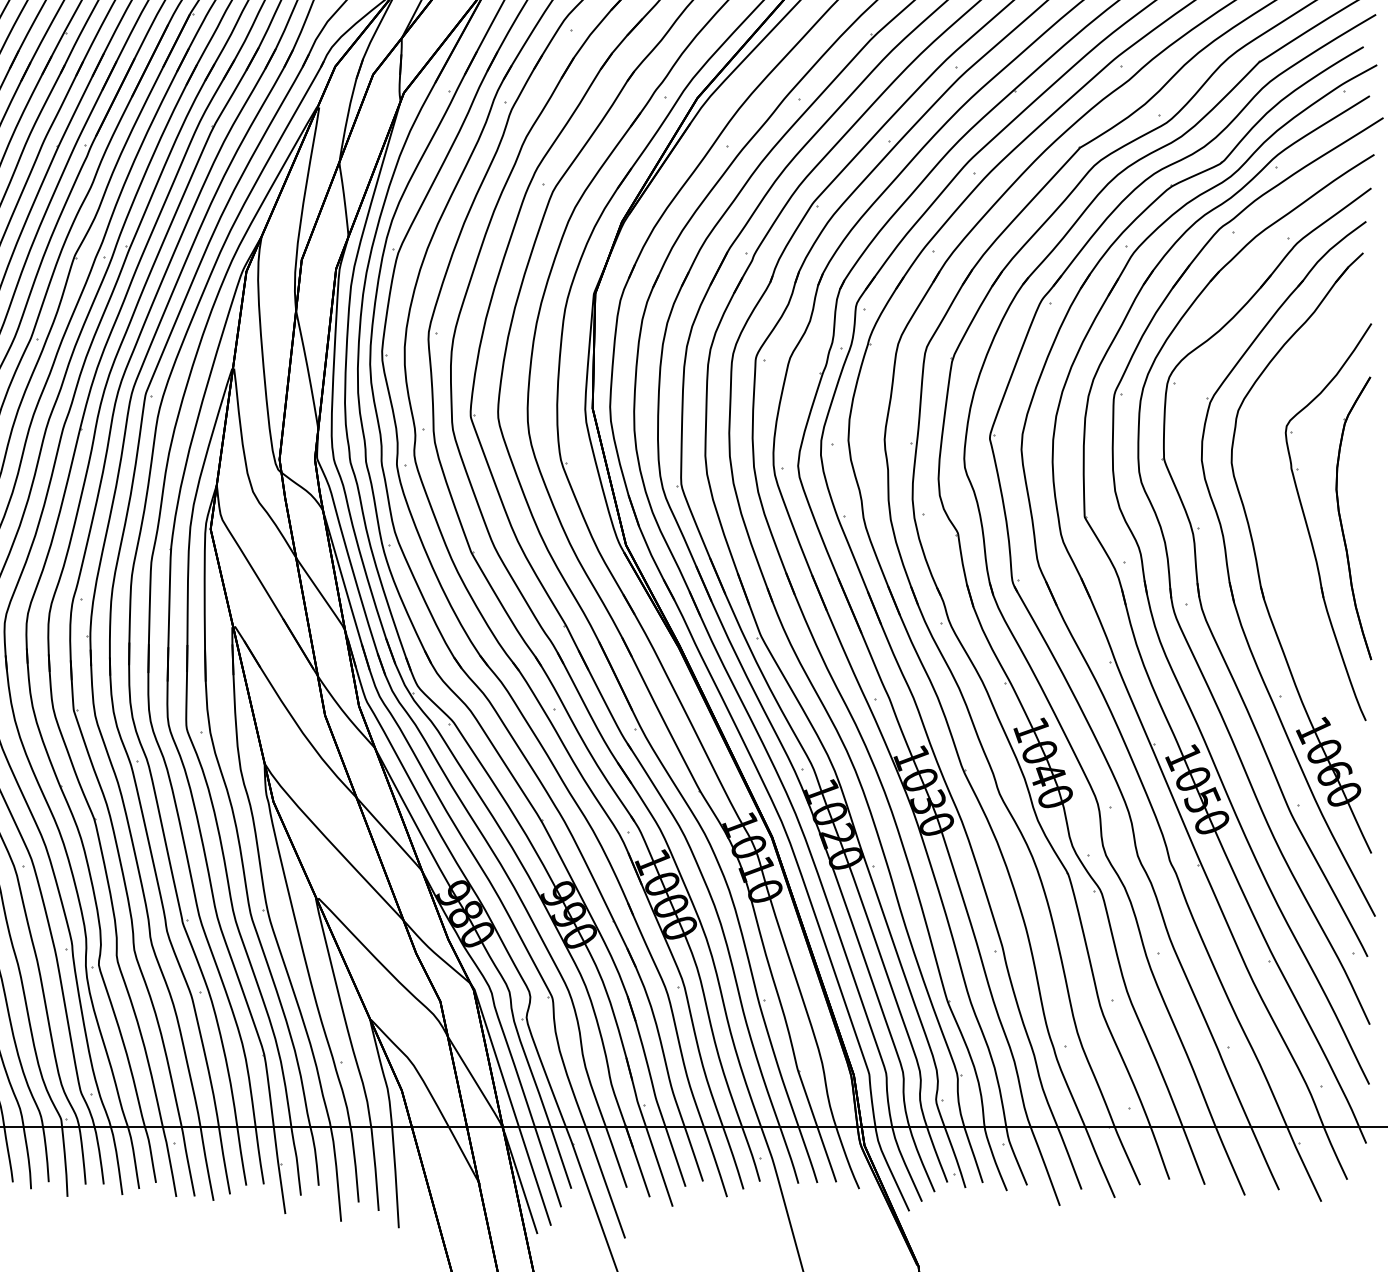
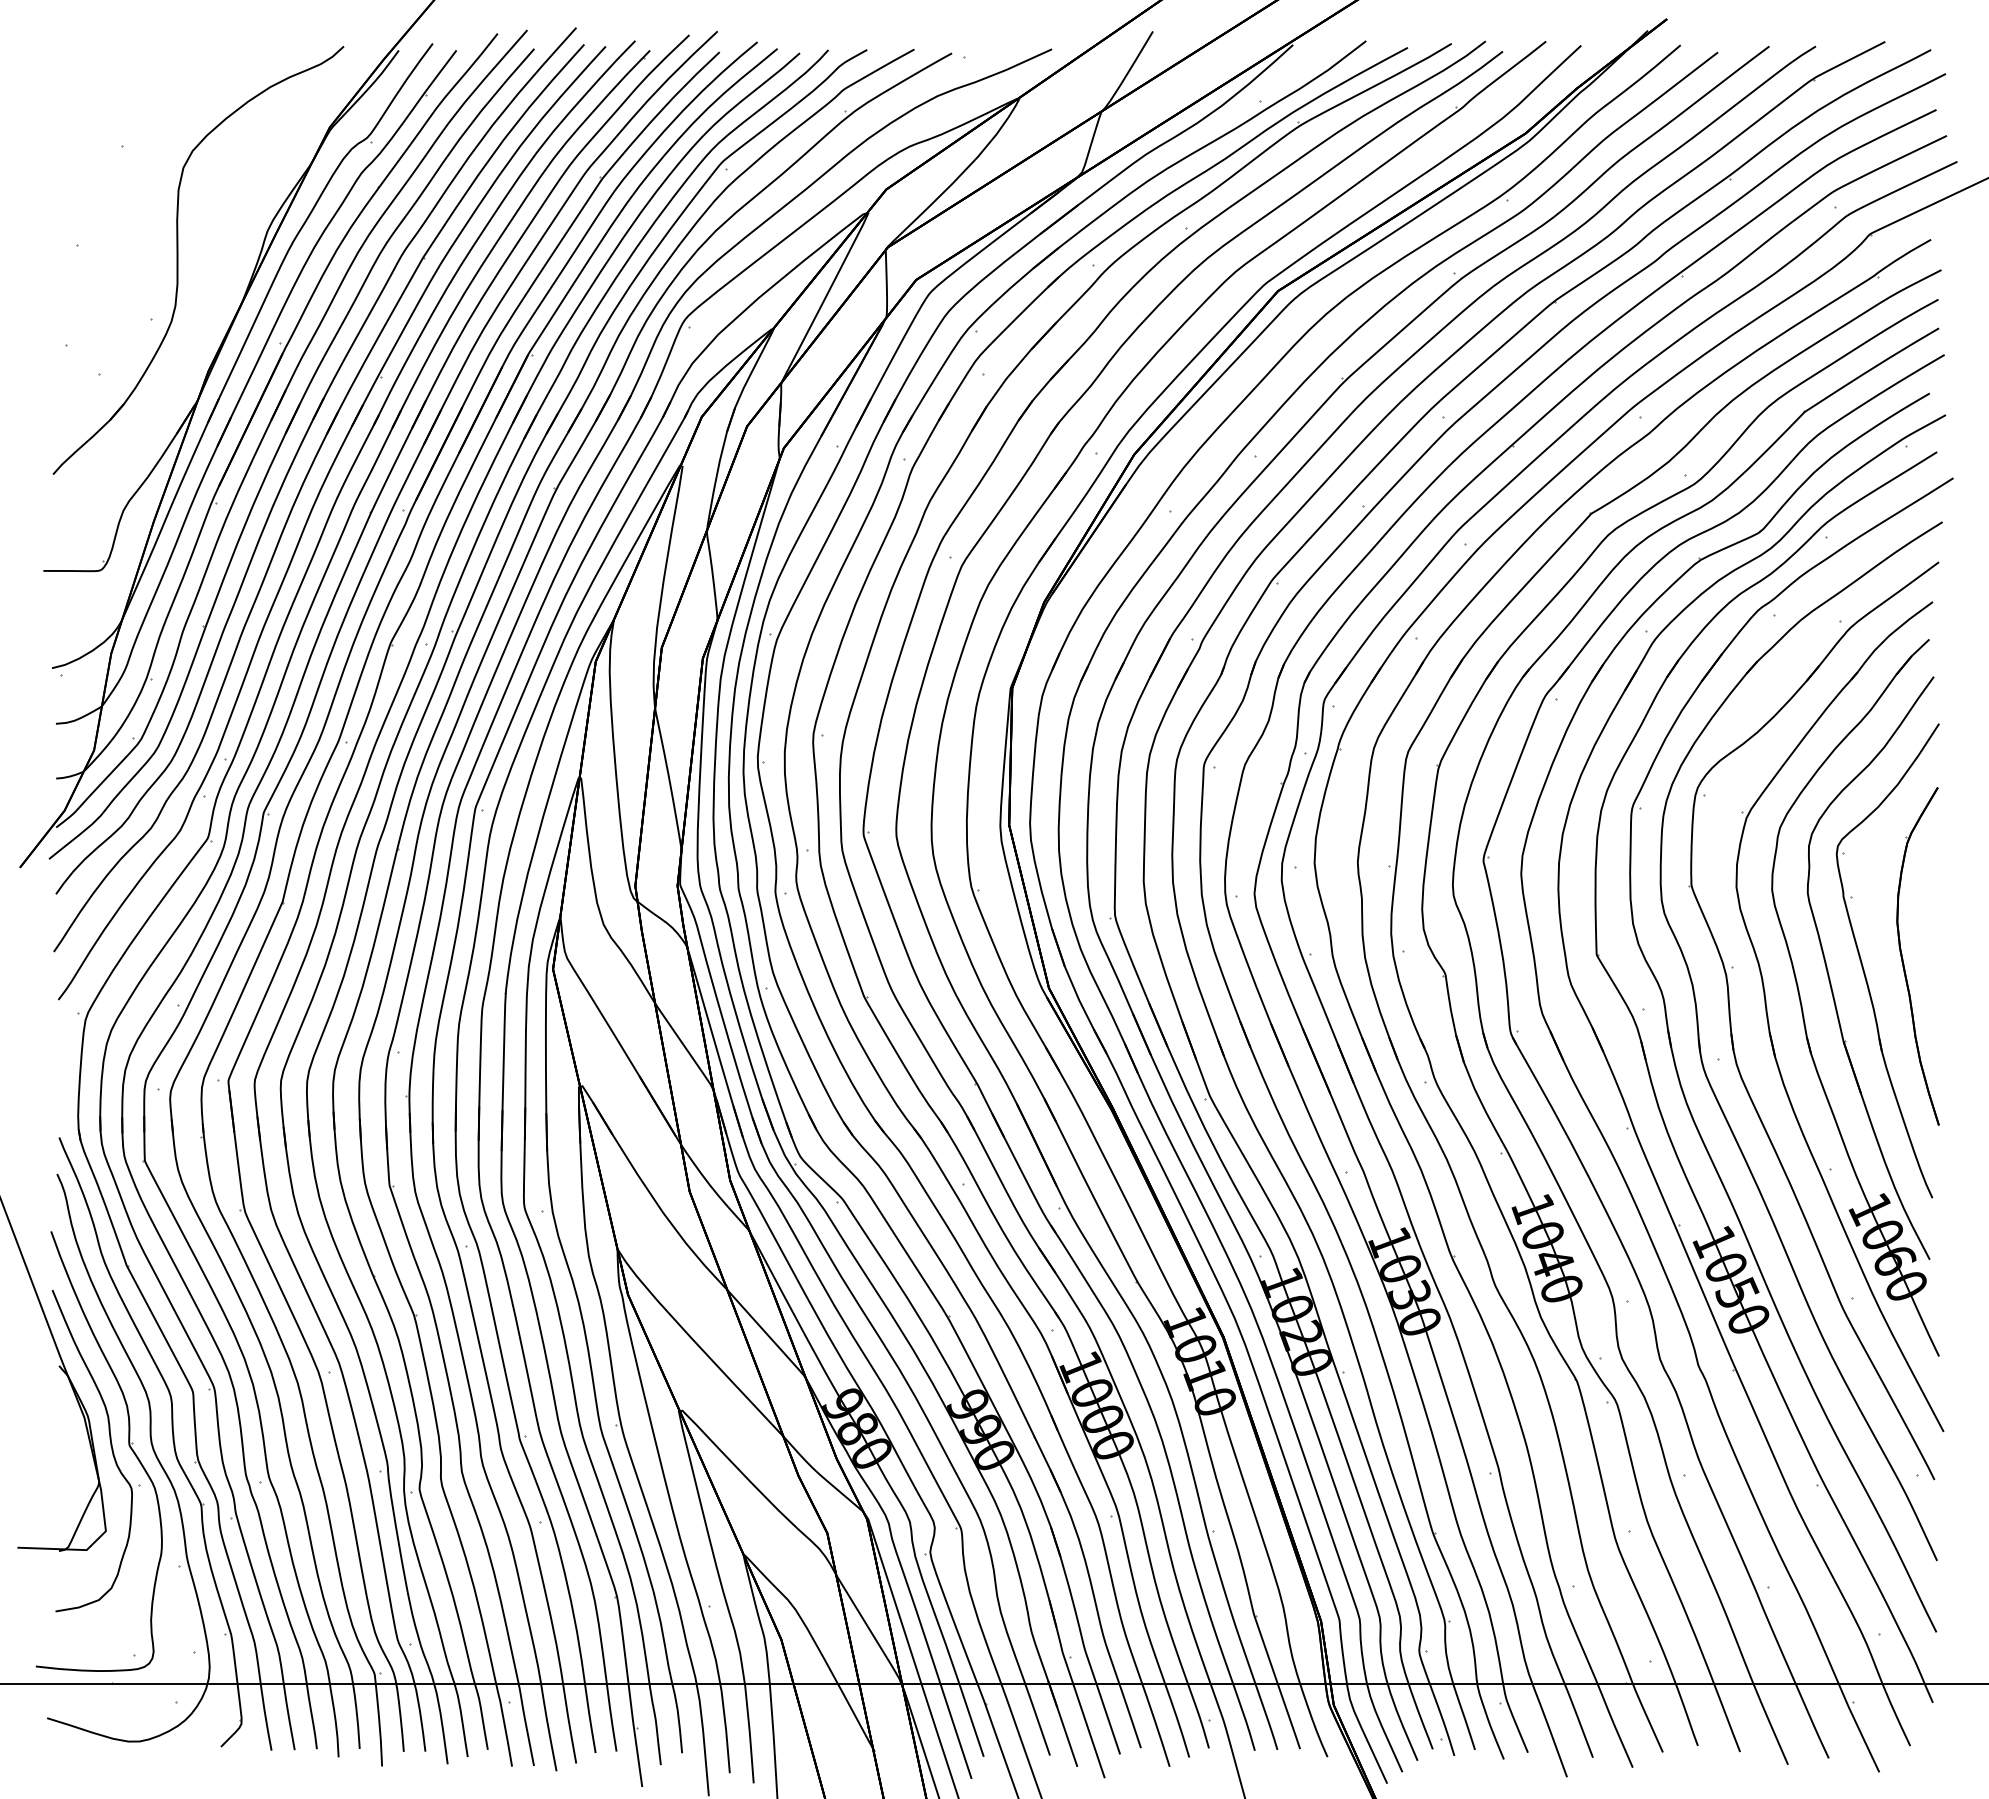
part: (1280, 536) -> (1830, 978), added

